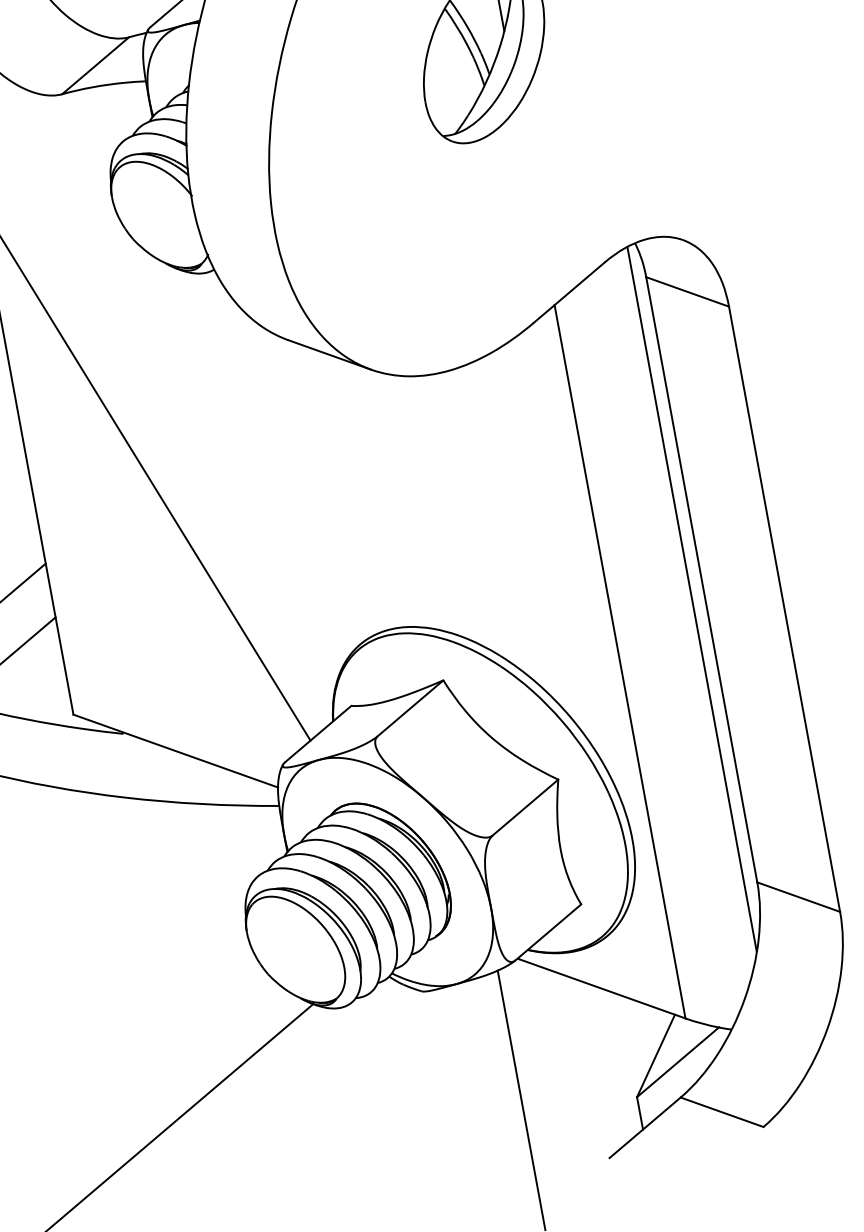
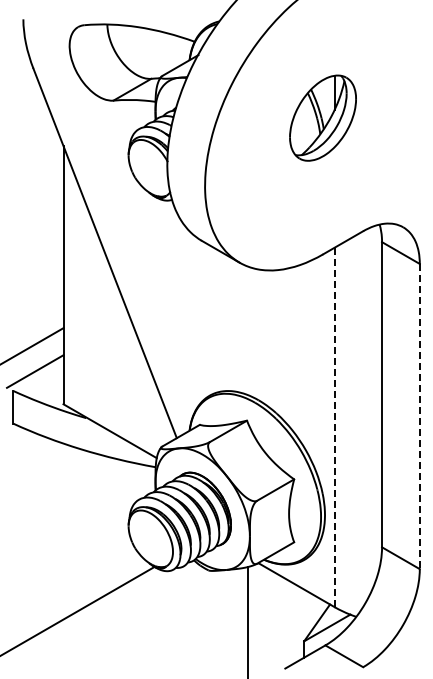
line: (691, 599) -> (375, 403), removed
line: (783, 609) -> (419, 416), solid -> dashed
line: (619, 662) -> (334, 427), solid -> dashed

